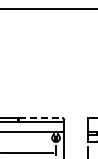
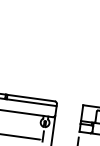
line: (41, 117) -> (32, 97), dashed -> solid

